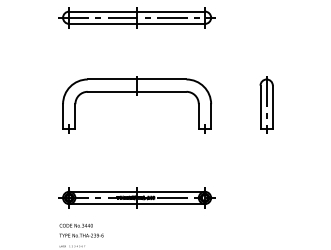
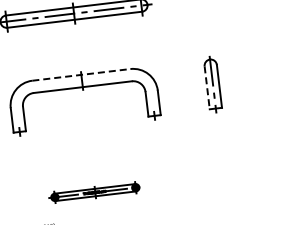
line: (137, 79) -> (81, 74), solid -> dashed
line: (260, 107) -> (207, 88), solid -> dashed
part: (136, 197) -> (94, 192), size x0.6

